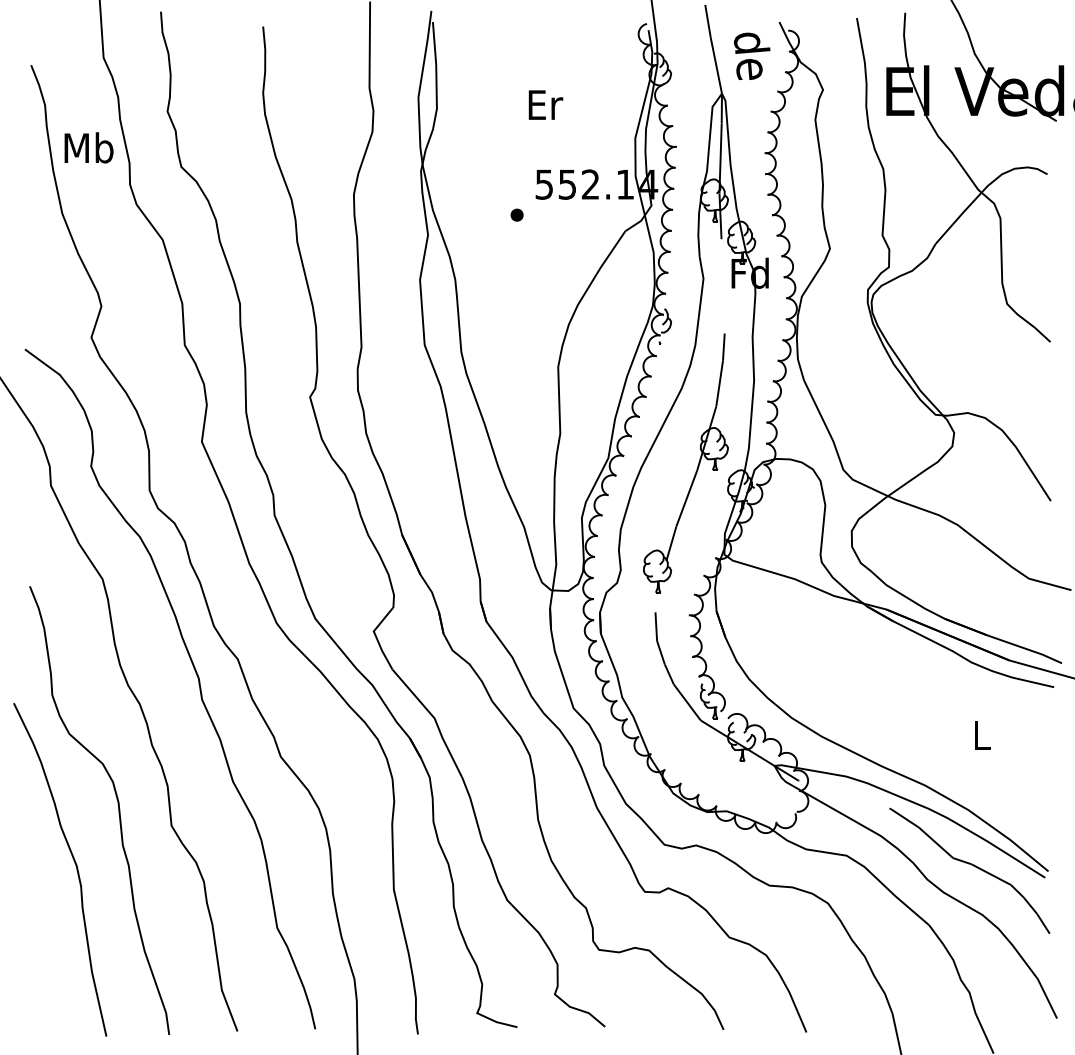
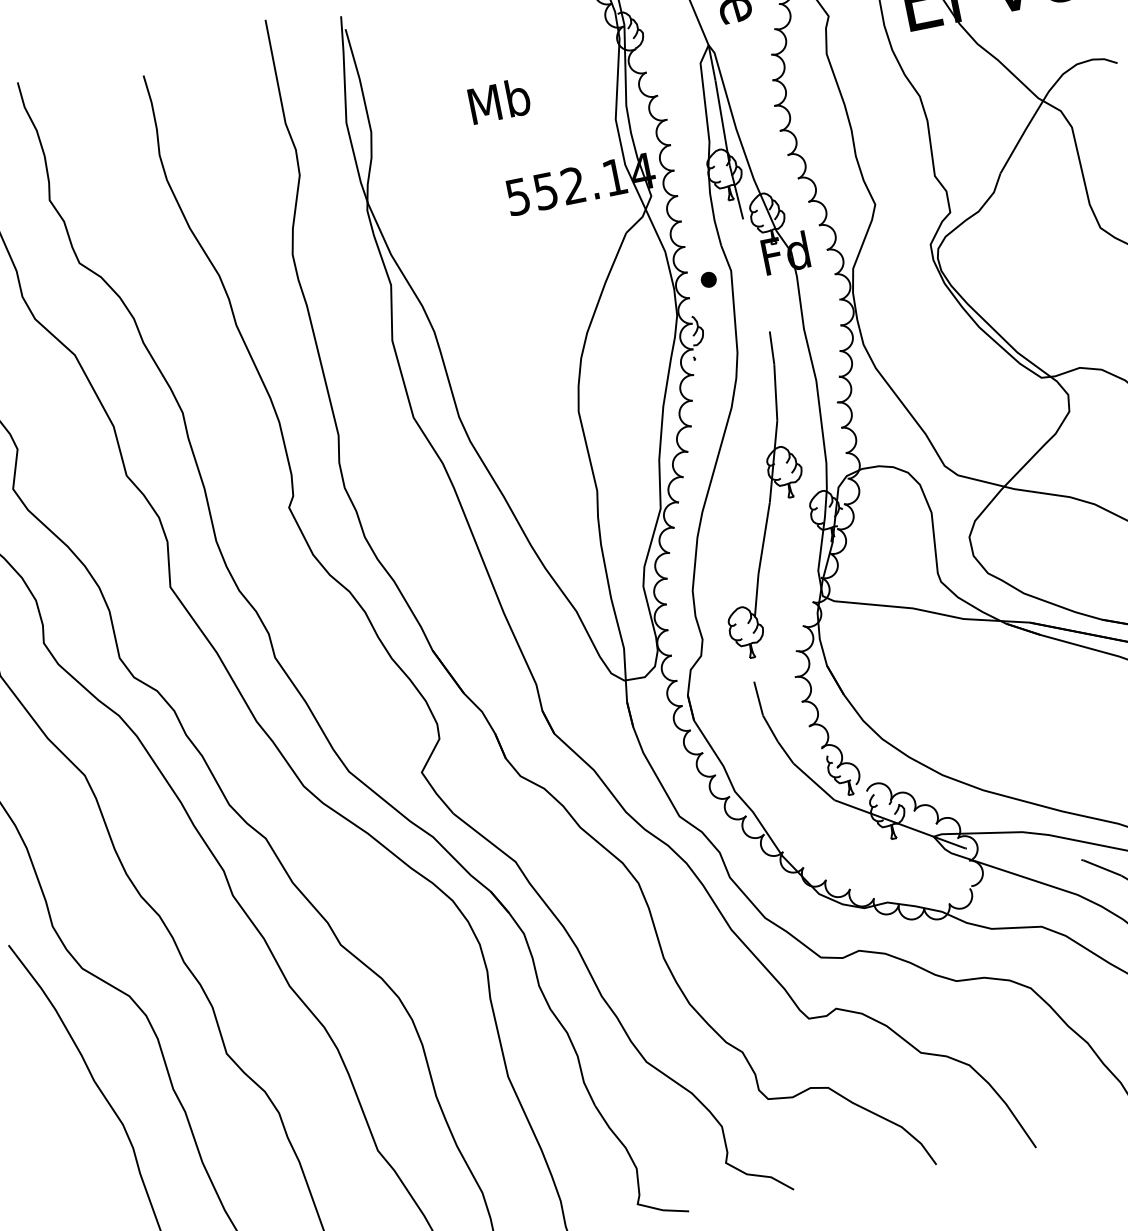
text: (544, 104) -> (498, 100), Er -> Mb
part: (516, 214) -> (707, 279), moved

